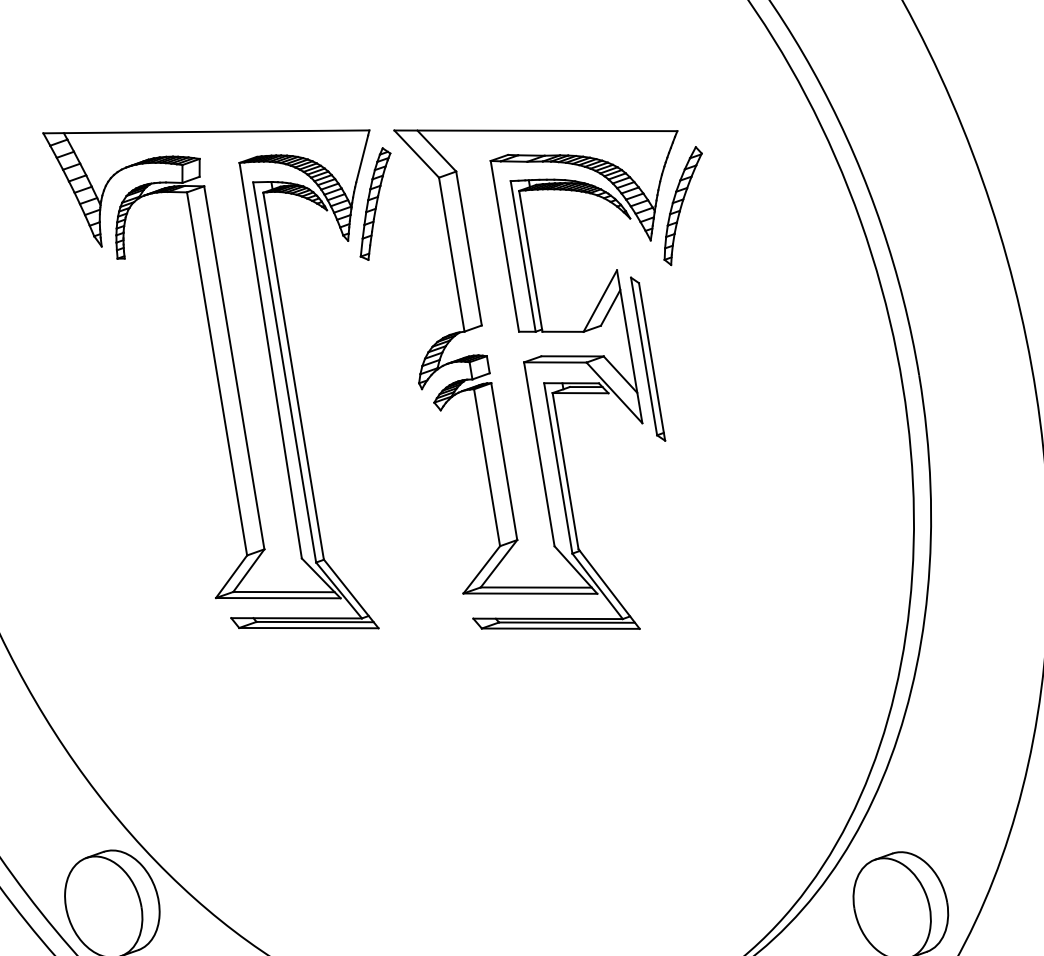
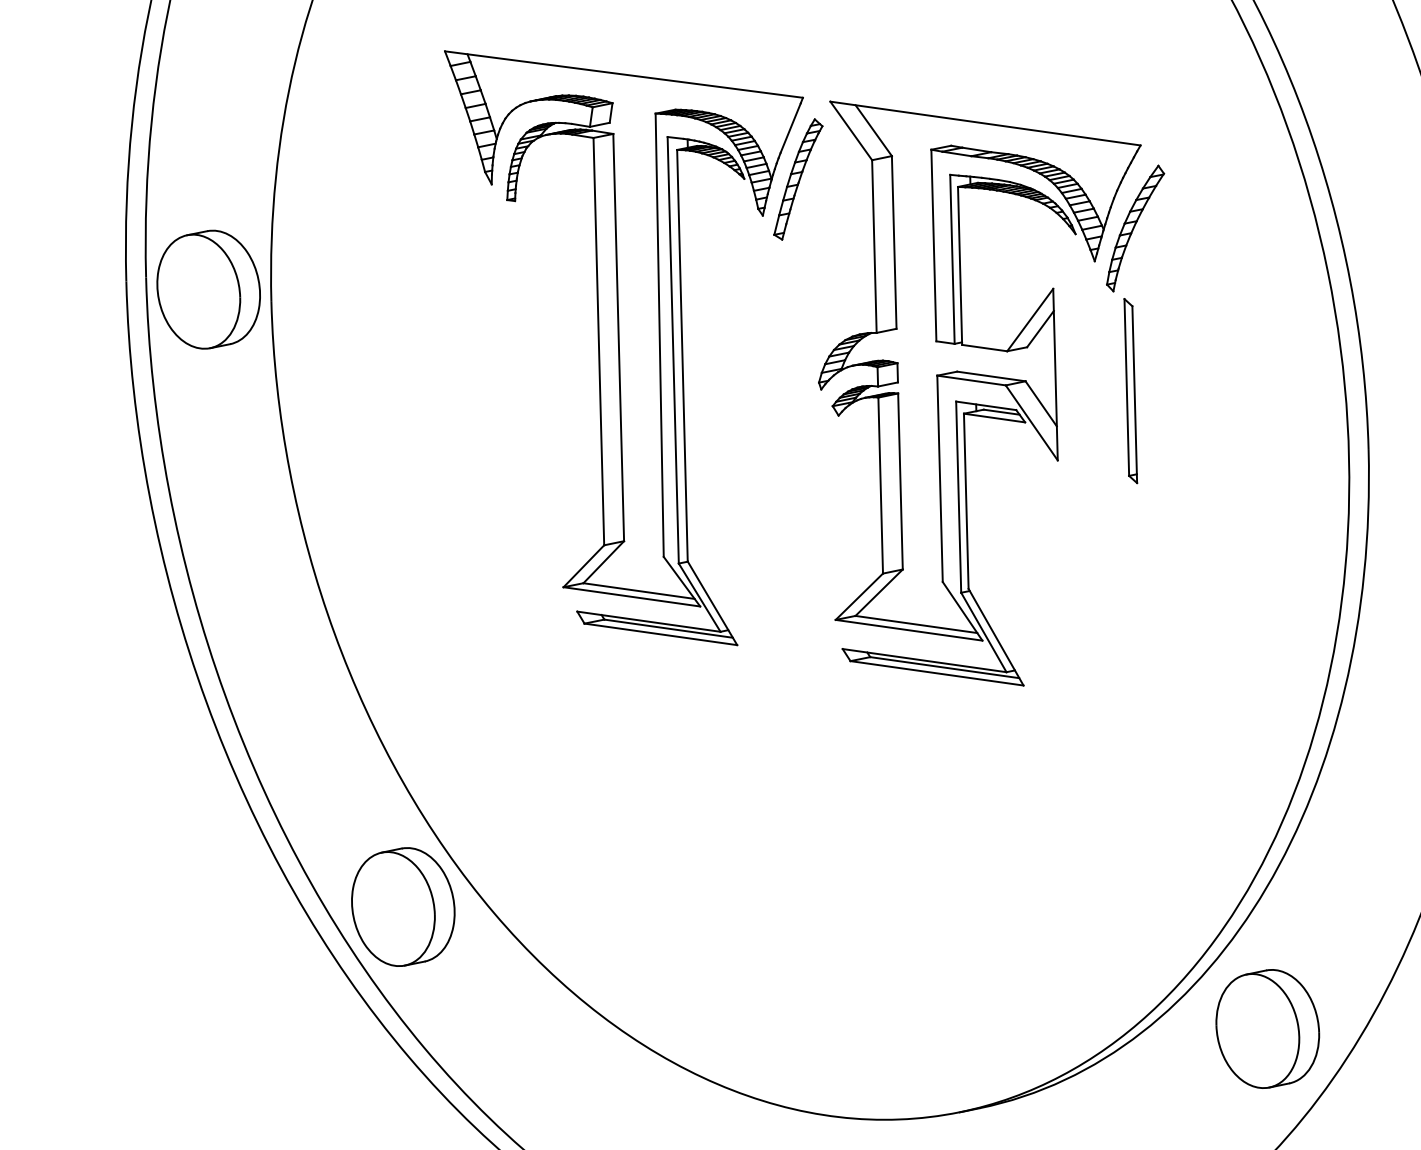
part: (647, 359) -> (1130, 391), moved

